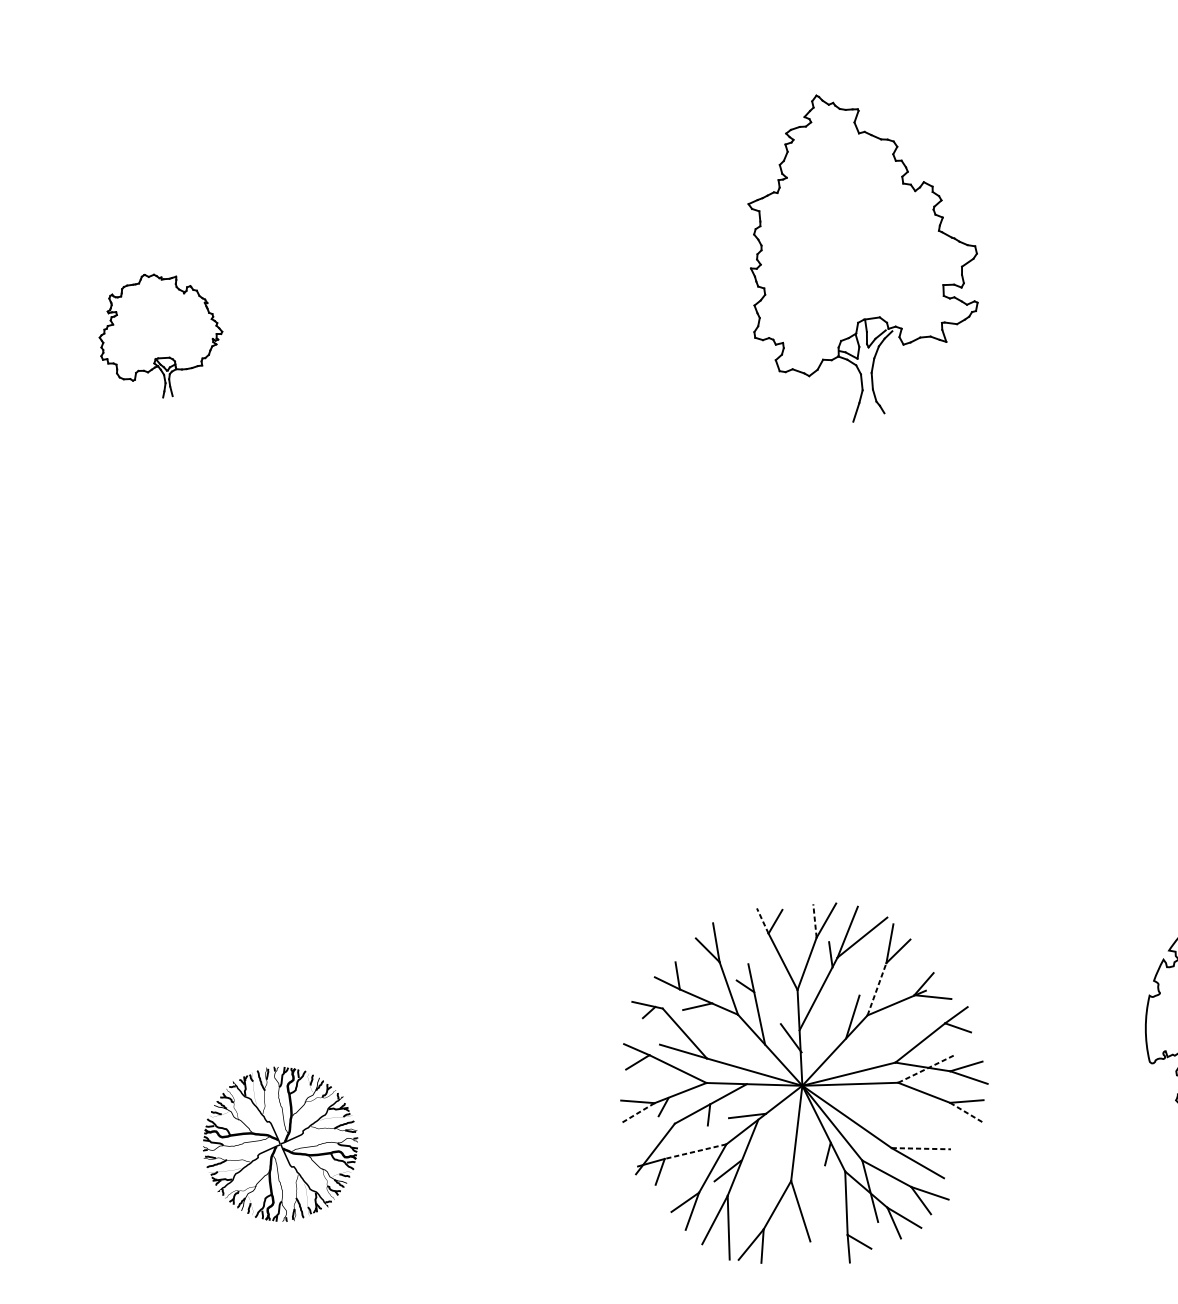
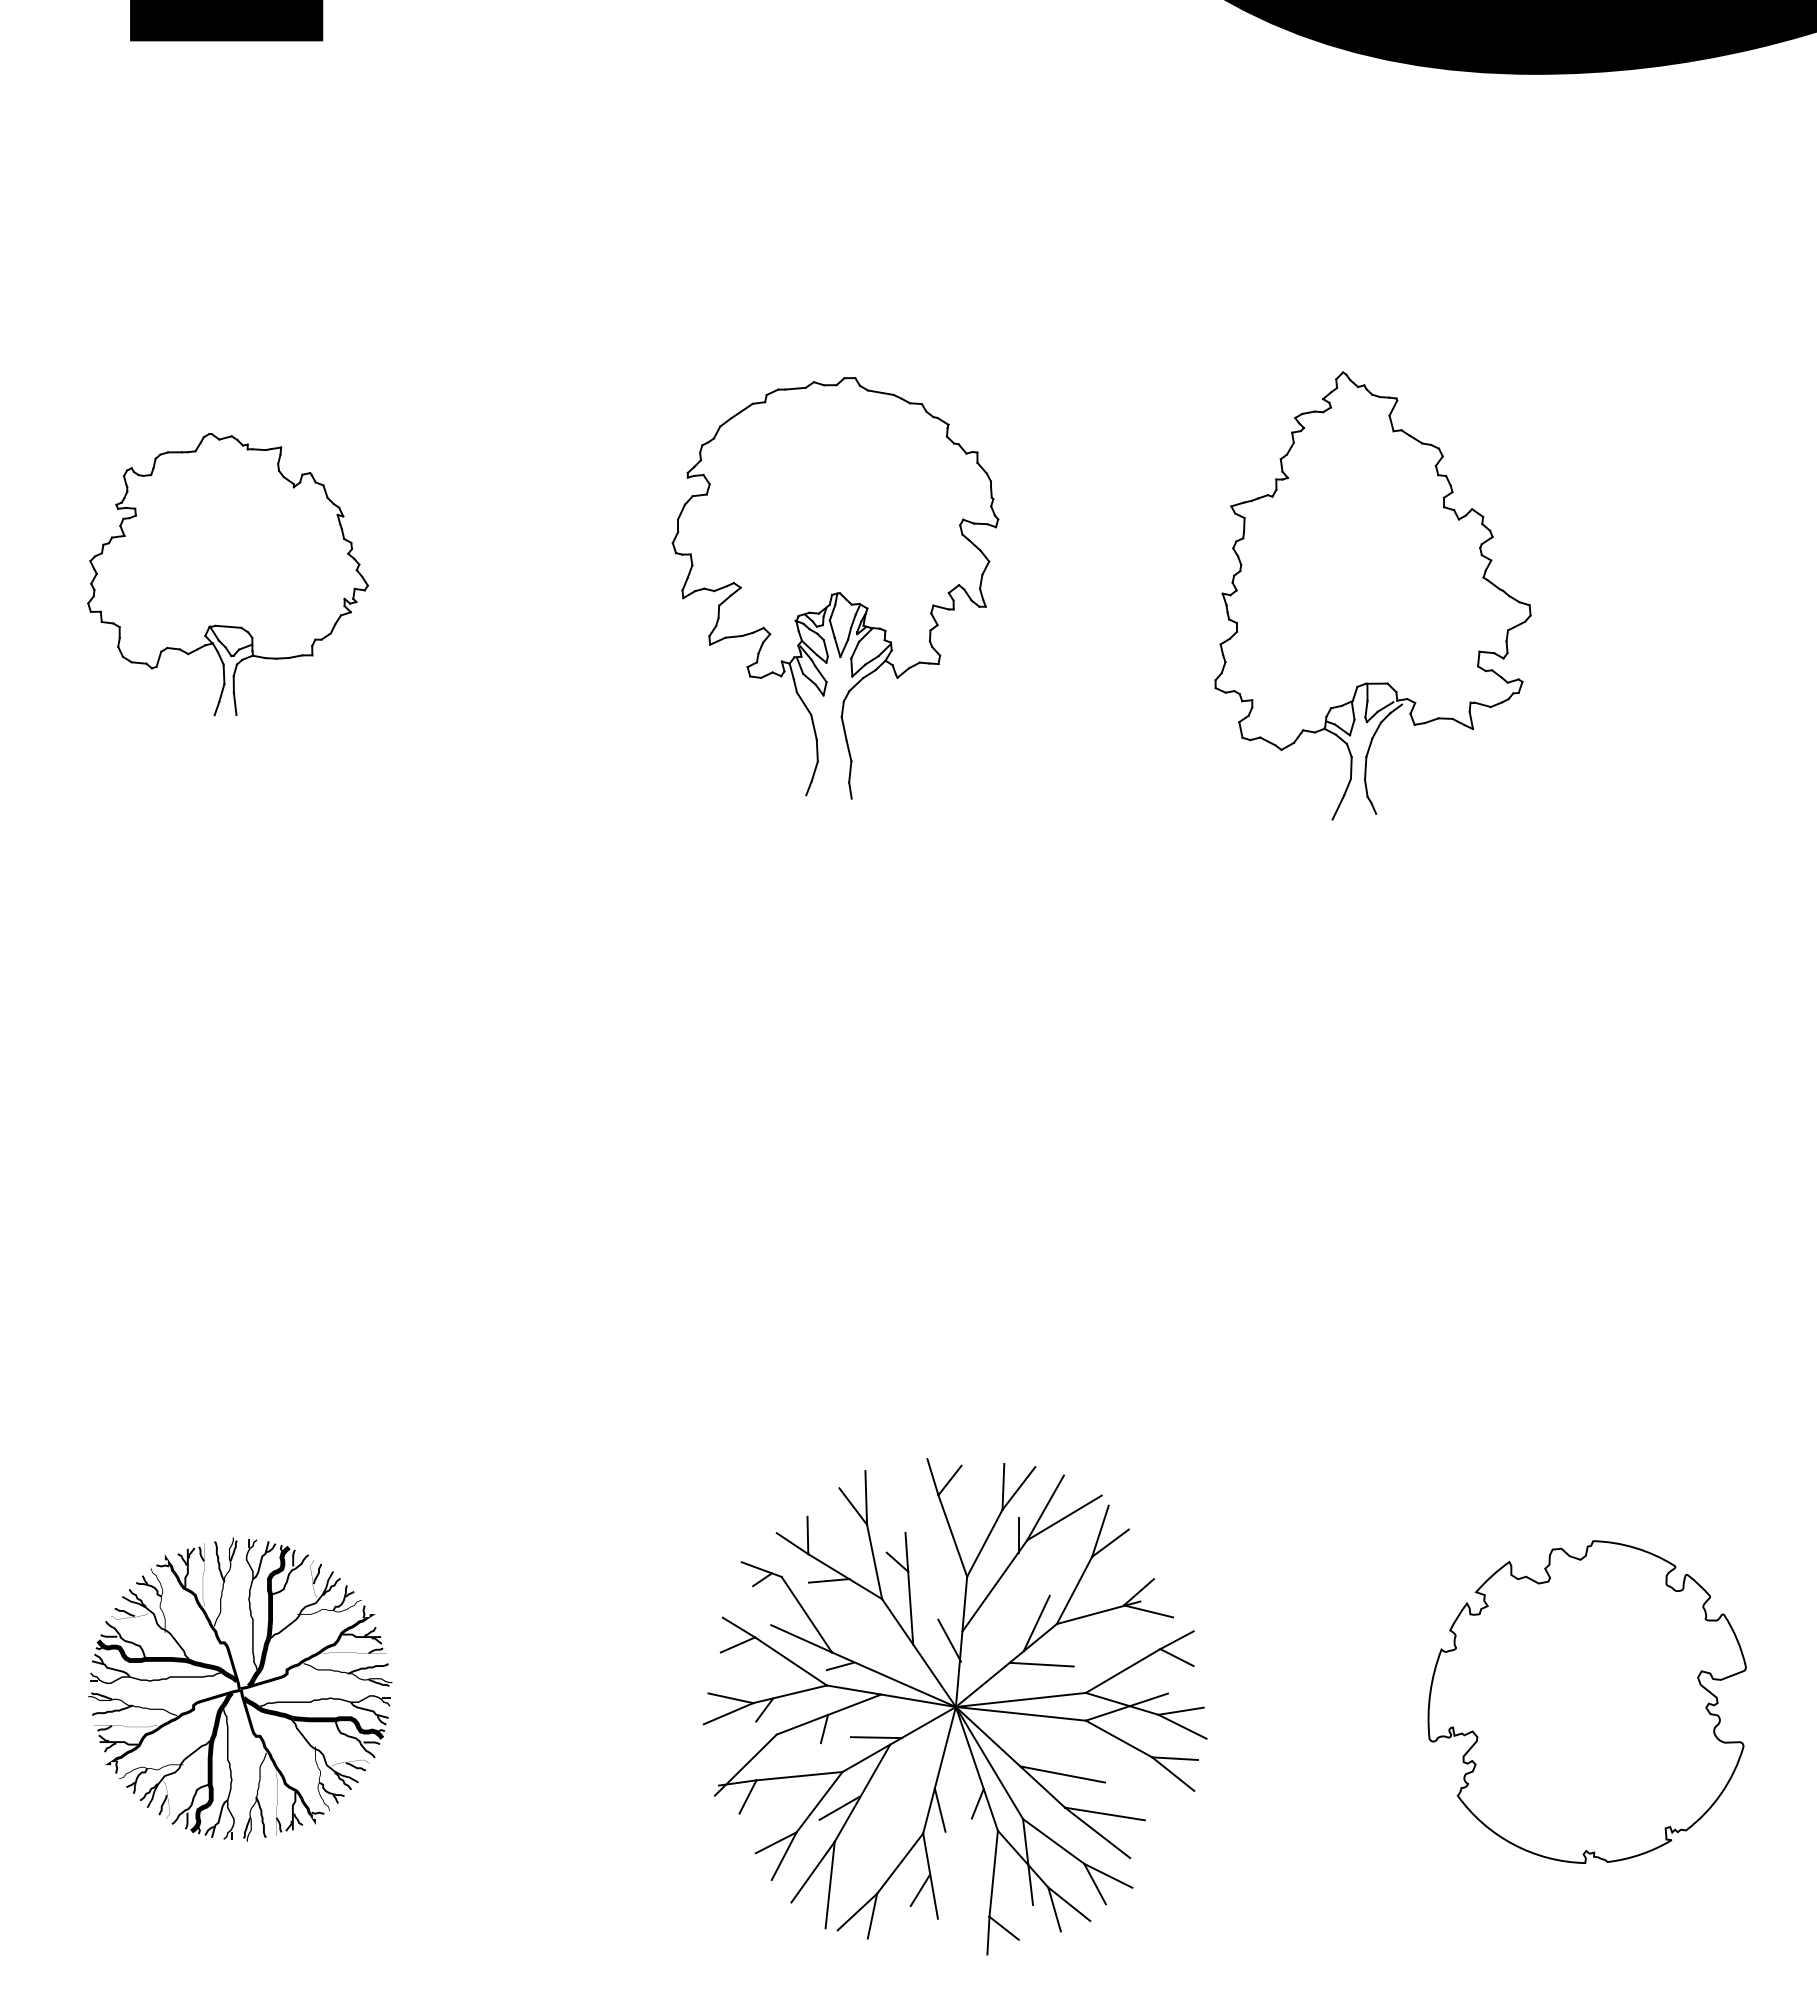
part: (860, 254) -> (1372, 595), moved
part: (603, 284) -> (835, 588), added
part: (160, 335) -> (227, 574), size x1.67
line: (815, 920) -> (1003, 1486), dashed -> solid
line: (762, 921) -> (932, 1477), dashed -> solid
line: (876, 989) -> (1074, 1590), dashed -> solid
line: (860, 1046) -> (1041, 1664), added
line: (713, 1067) -> (839, 1666), added
line: (927, 1068) -> (1127, 1706), dashed -> solid
line: (637, 1113) -> (728, 1713), dashed -> solid
line: (967, 1113) -> (1173, 1774), dashed -> solid
line: (886, 1124) -> (1062, 1774), added
part: (280, 1144) -> (240, 1689), size x1.43
line: (921, 1149) -> (1105, 1814), dashed -> solid
line: (695, 1151) -> (799, 1776), dashed -> solid
line: (800, 1161) -> (939, 1809), added
line: (794, 1222) -> (919, 1890), added

